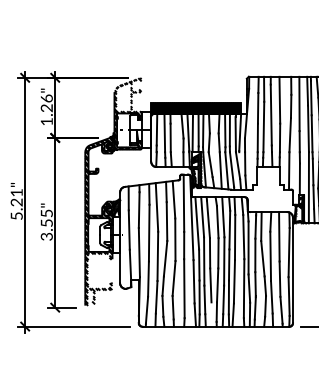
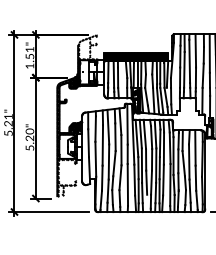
text: (46, 103) -> (29, 53), 1.26" -> 1.51"
text: (46, 224) -> (29, 139), 3.55" -> 5.20"

